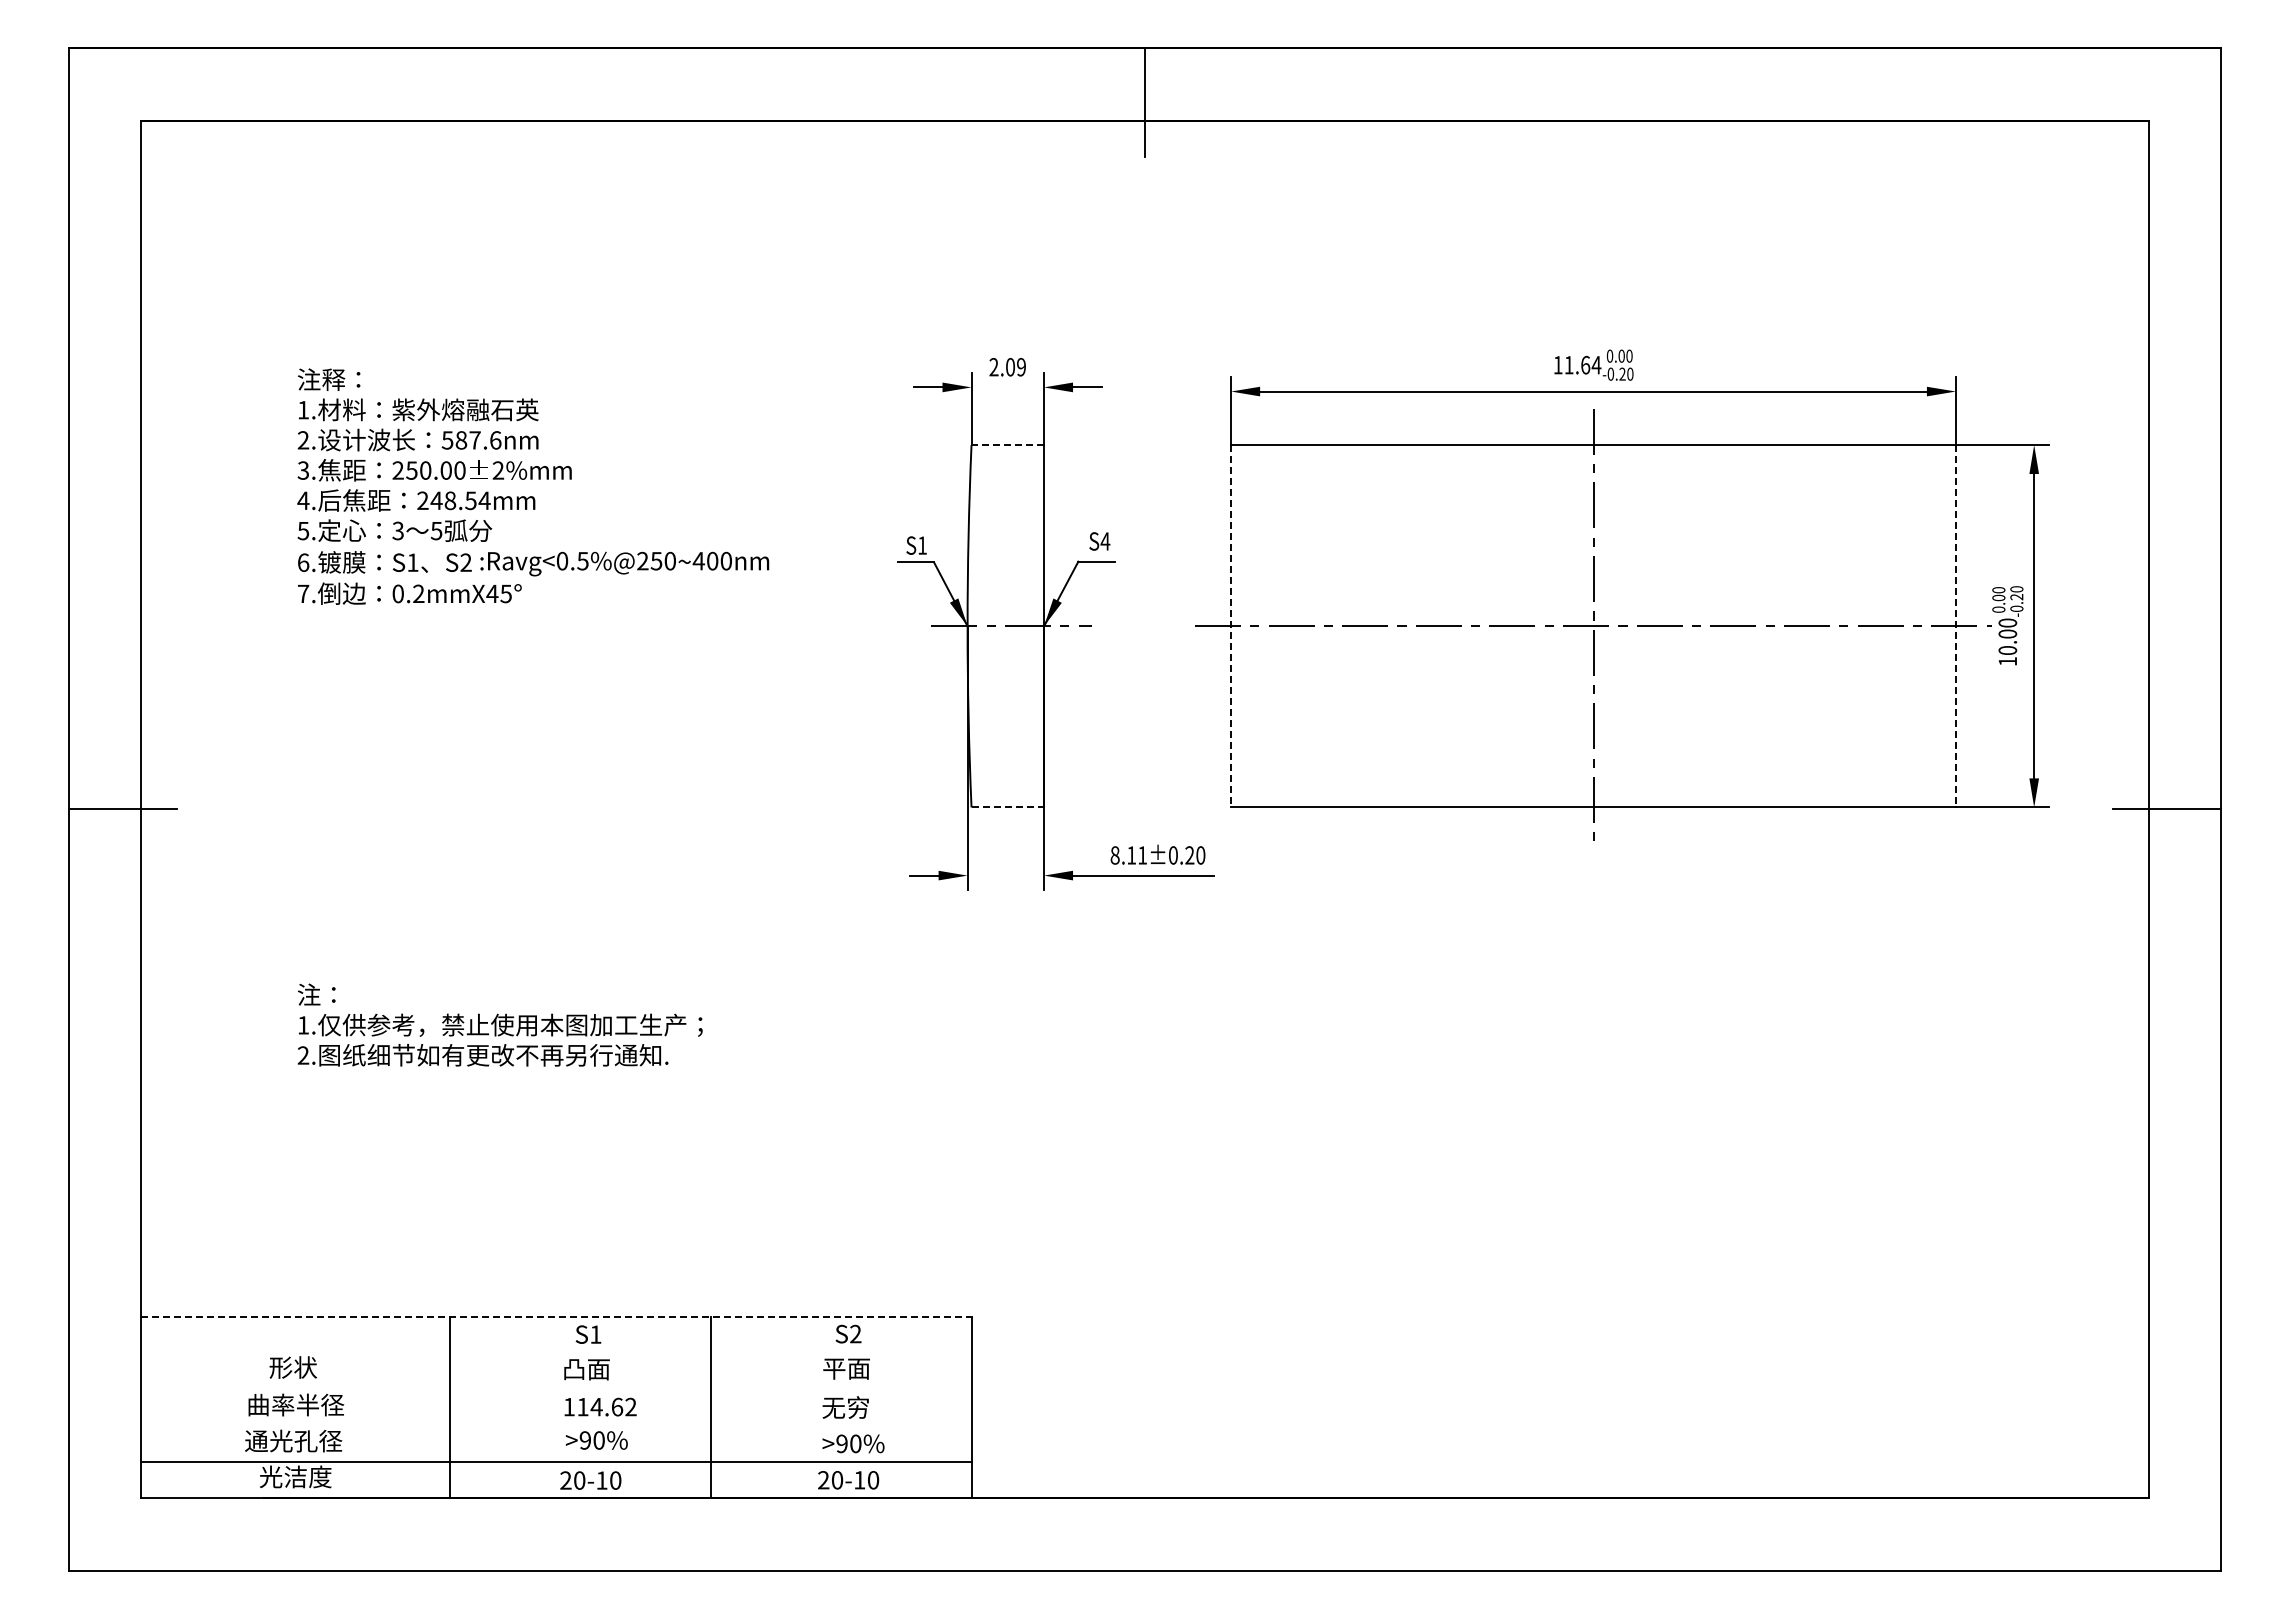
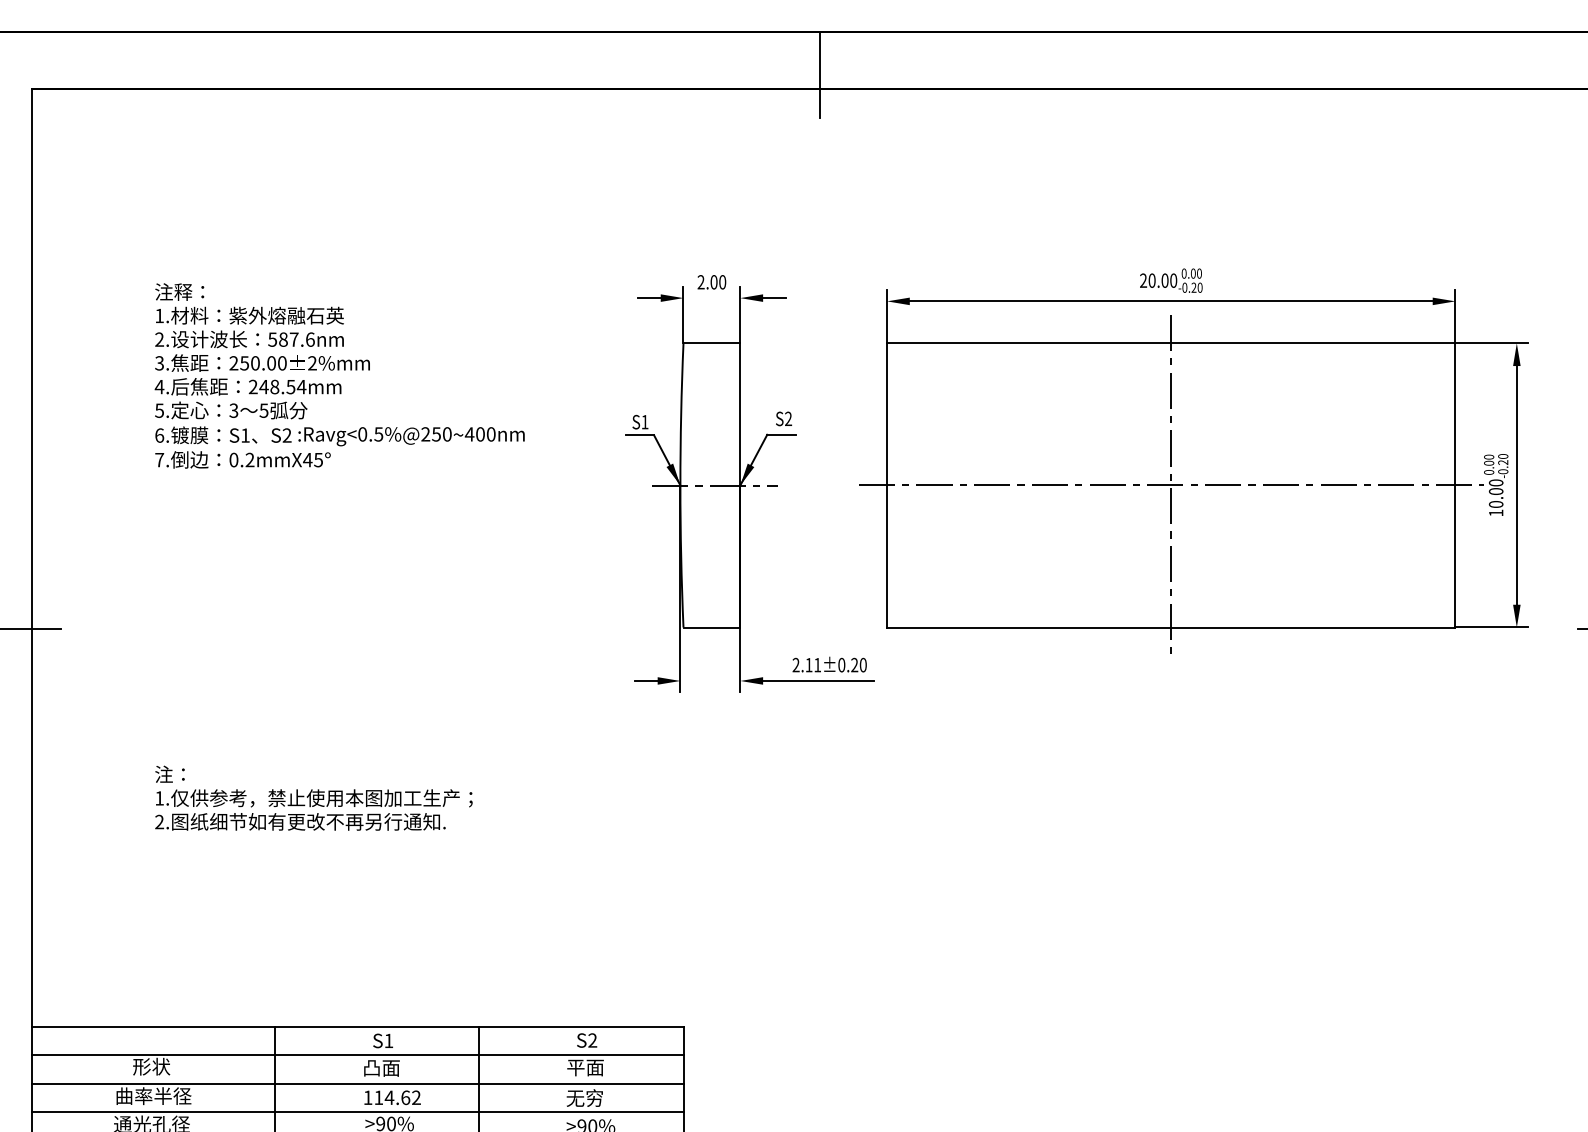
text: (1577, 364) -> (1158, 280), 11.64 -> 20.00
text: (1021, 367) -> (722, 282), 2.09 -> 2.00
line: (1007, 445) -> (711, 343), dashed -> solid
text: (1105, 541) -> (788, 418), S4 -> S2
line: (1231, 626) -> (887, 485), dashed -> solid
line: (1955, 626) -> (1455, 485), dashed -> solid
line: (1008, 807) -> (712, 627), dashed -> solid
text: (1114, 855) -> (795, 665), 8.11±0.20 -> 2.11±0.20
line: (557, 1316) -> (358, 1026), dashed -> solid
line: (556, 1353) -> (358, 1055), added
line: (556, 1389) -> (358, 1083), added
line: (556, 1425) -> (358, 1112), added

